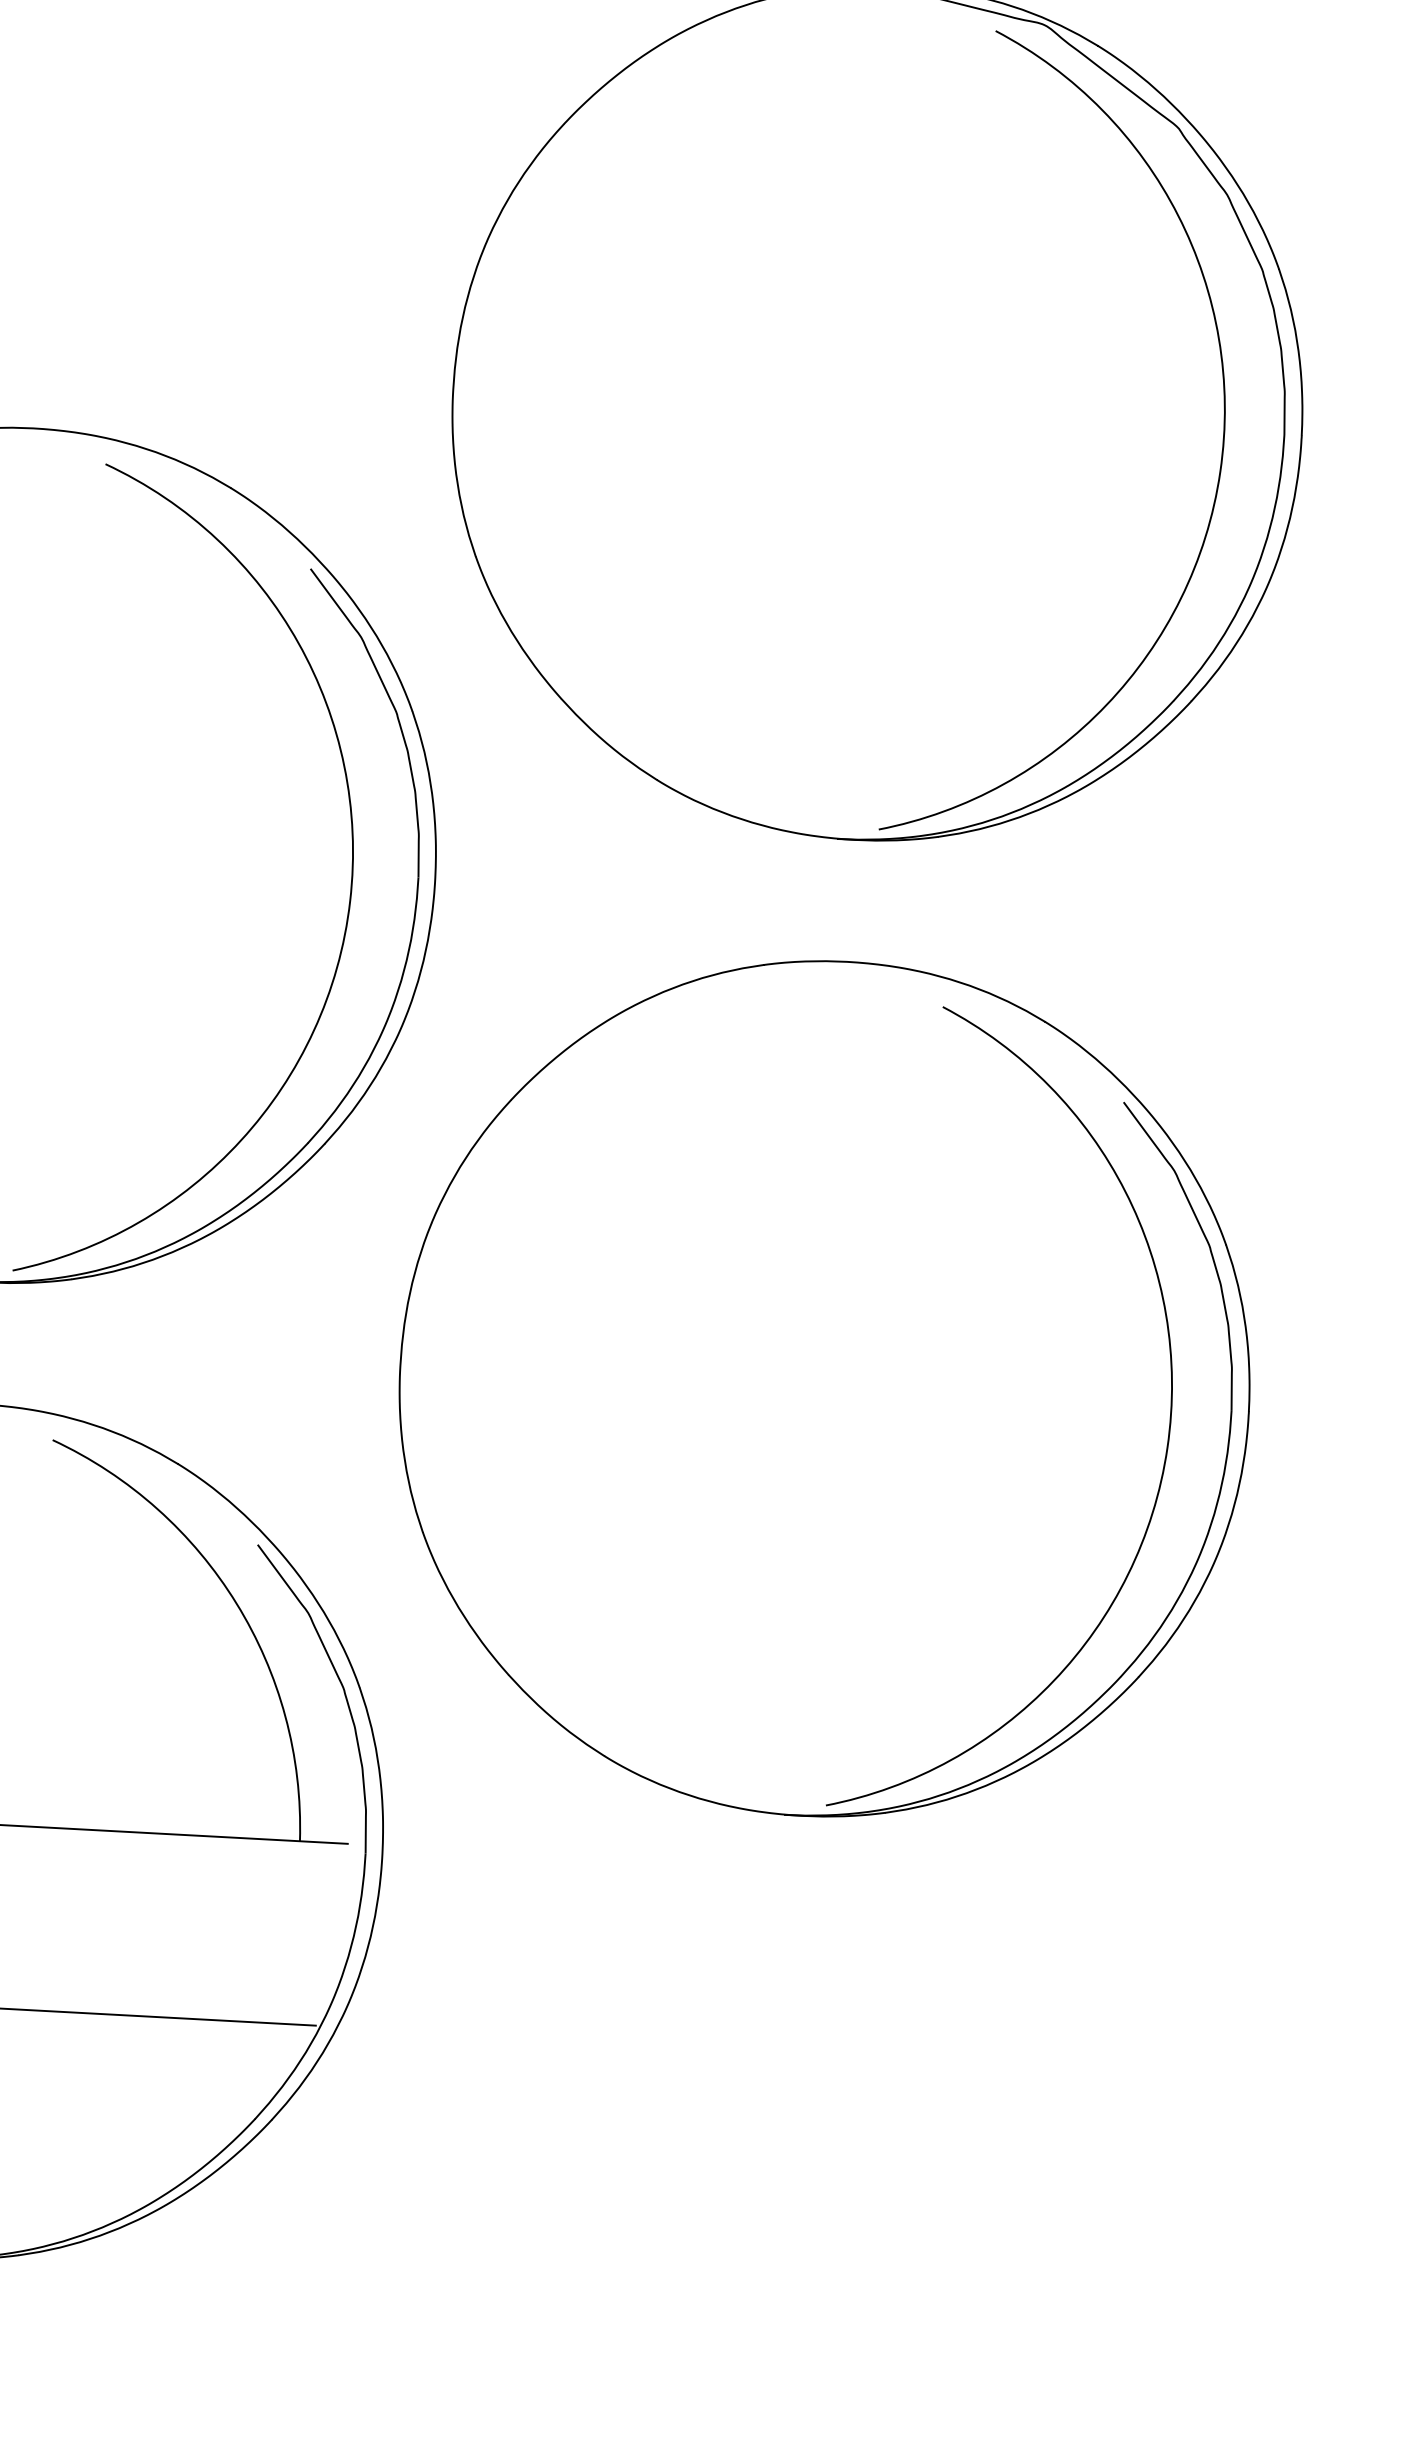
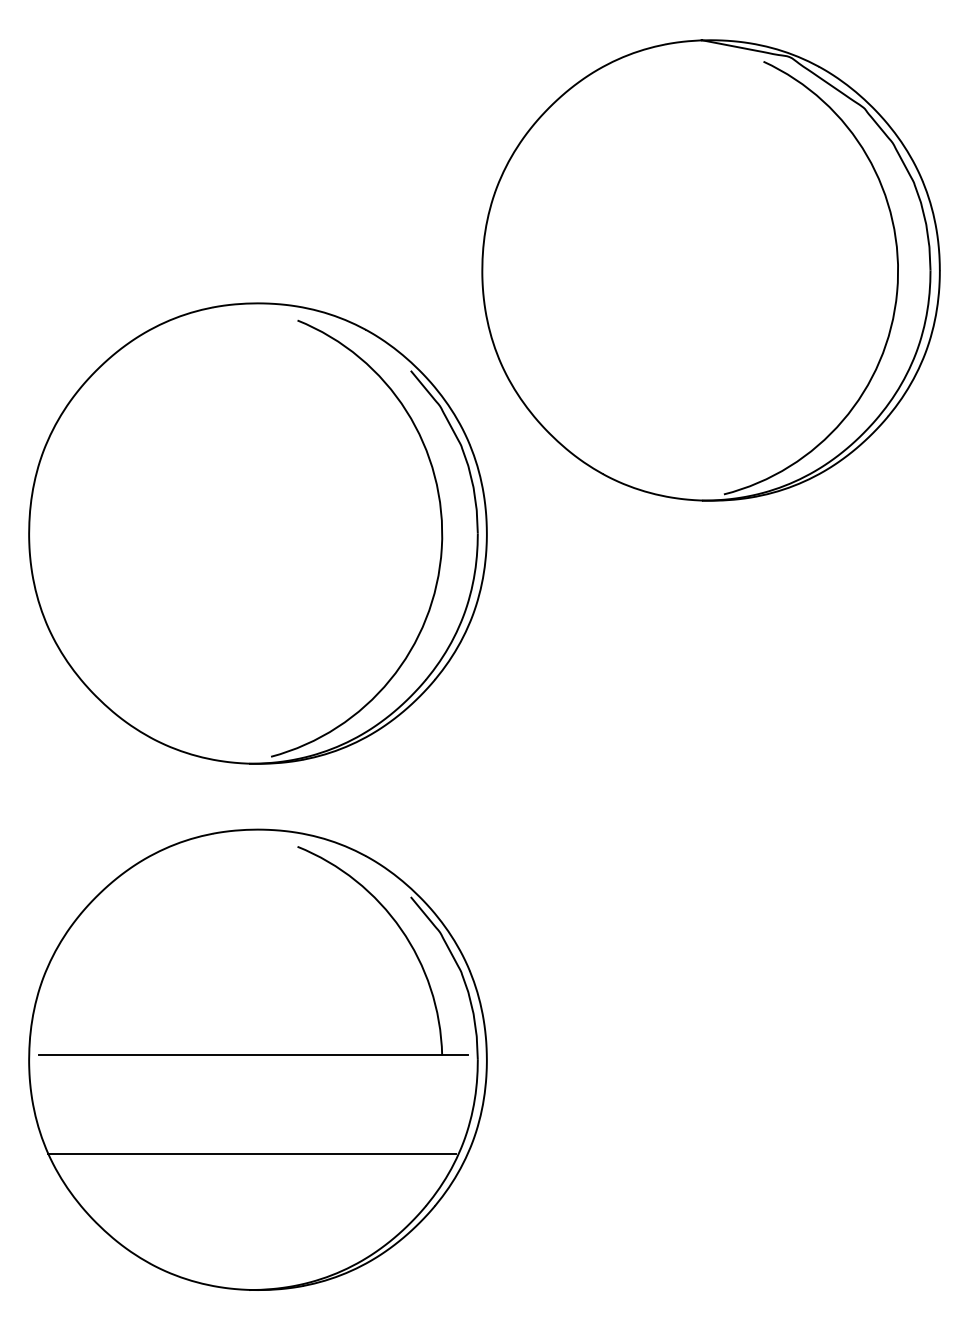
part: (823, 1388) -> (710, 796), removed

